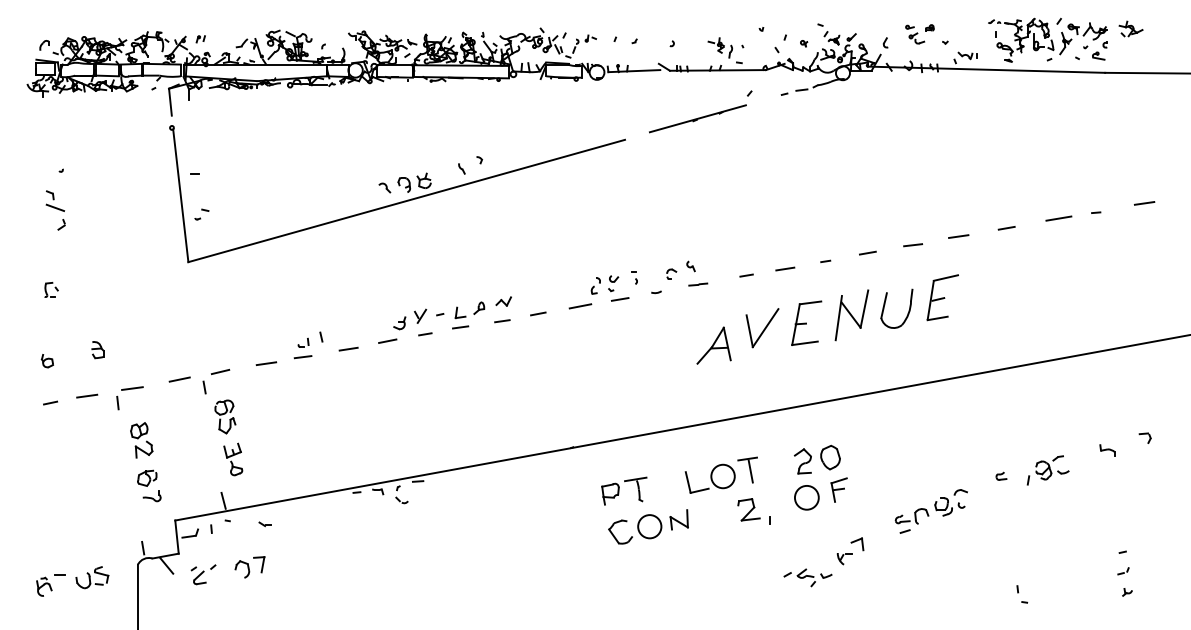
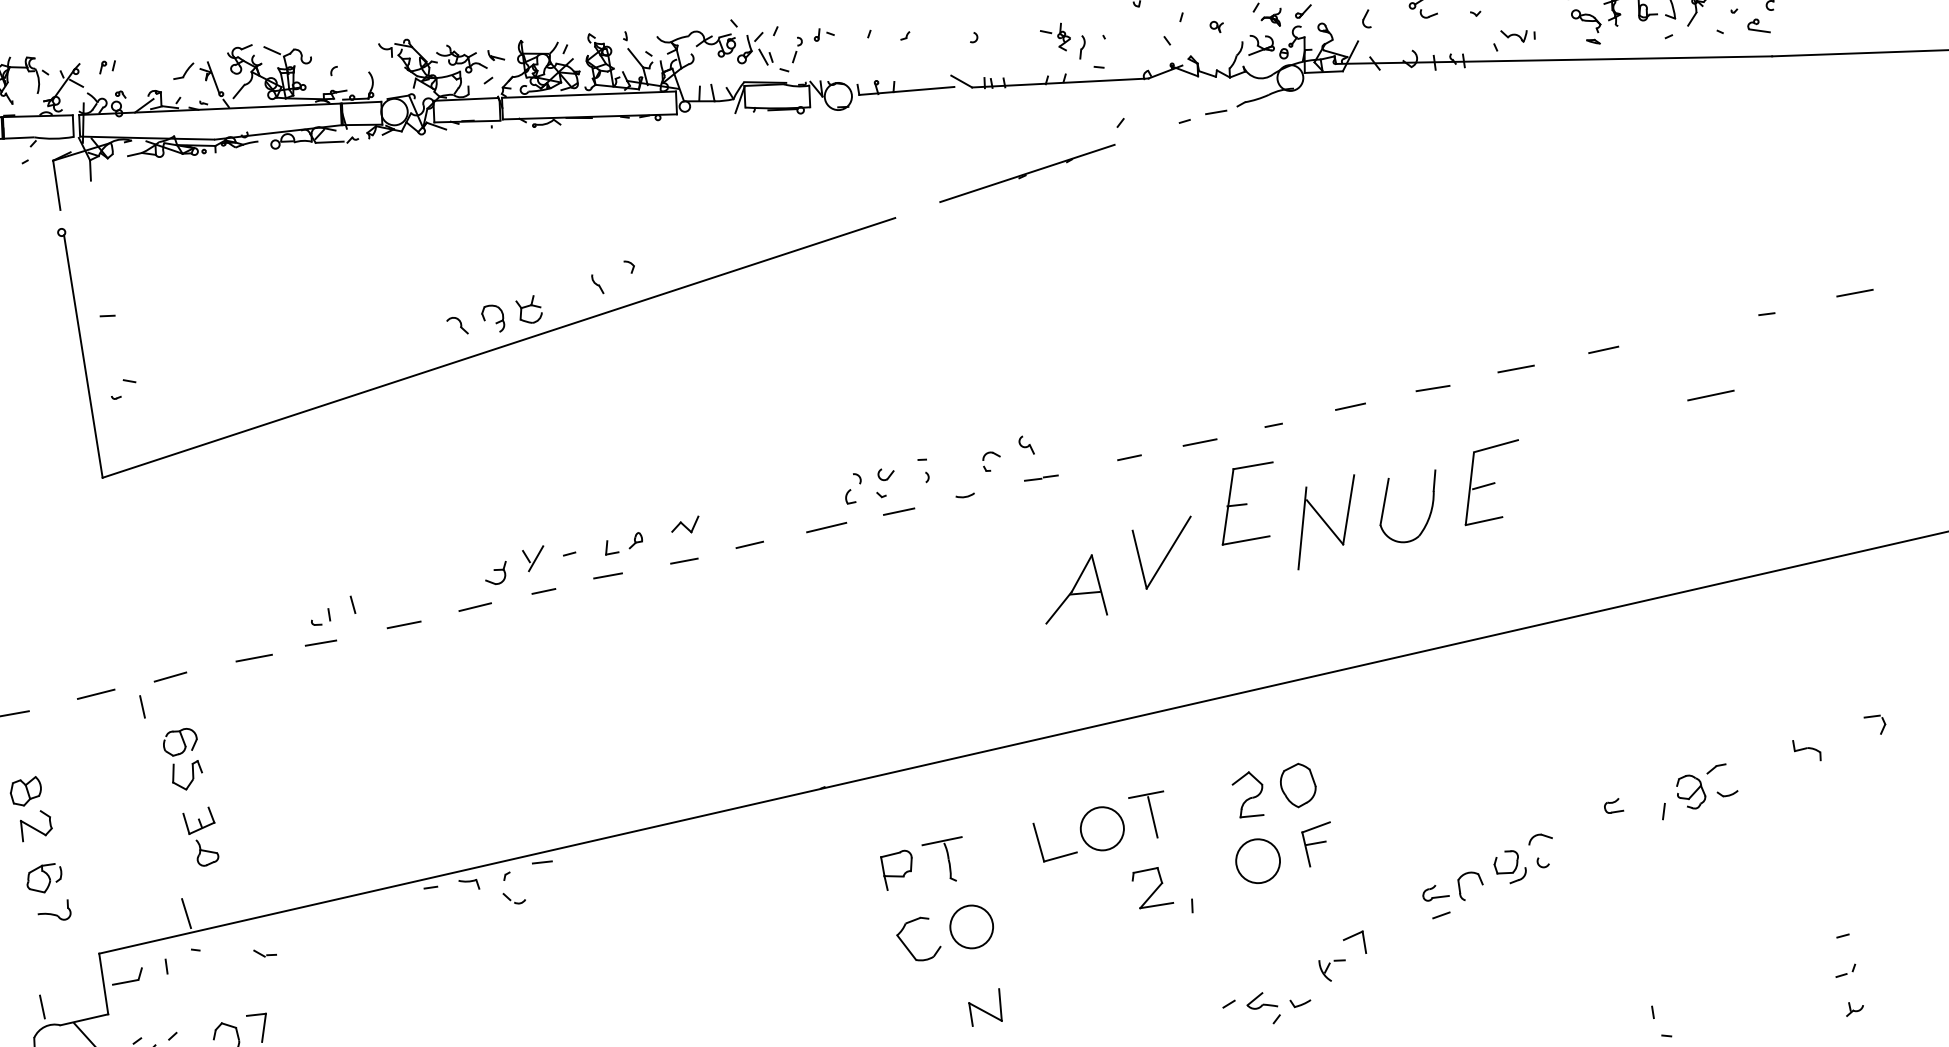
line: (1058, 218) -> (1710, 395), moved
part: (469, 310) -> (623, 544), size x0.7
part: (806, 322) -> (1247, 502), moved
part: (678, 519) -> (983, 1007), moved

